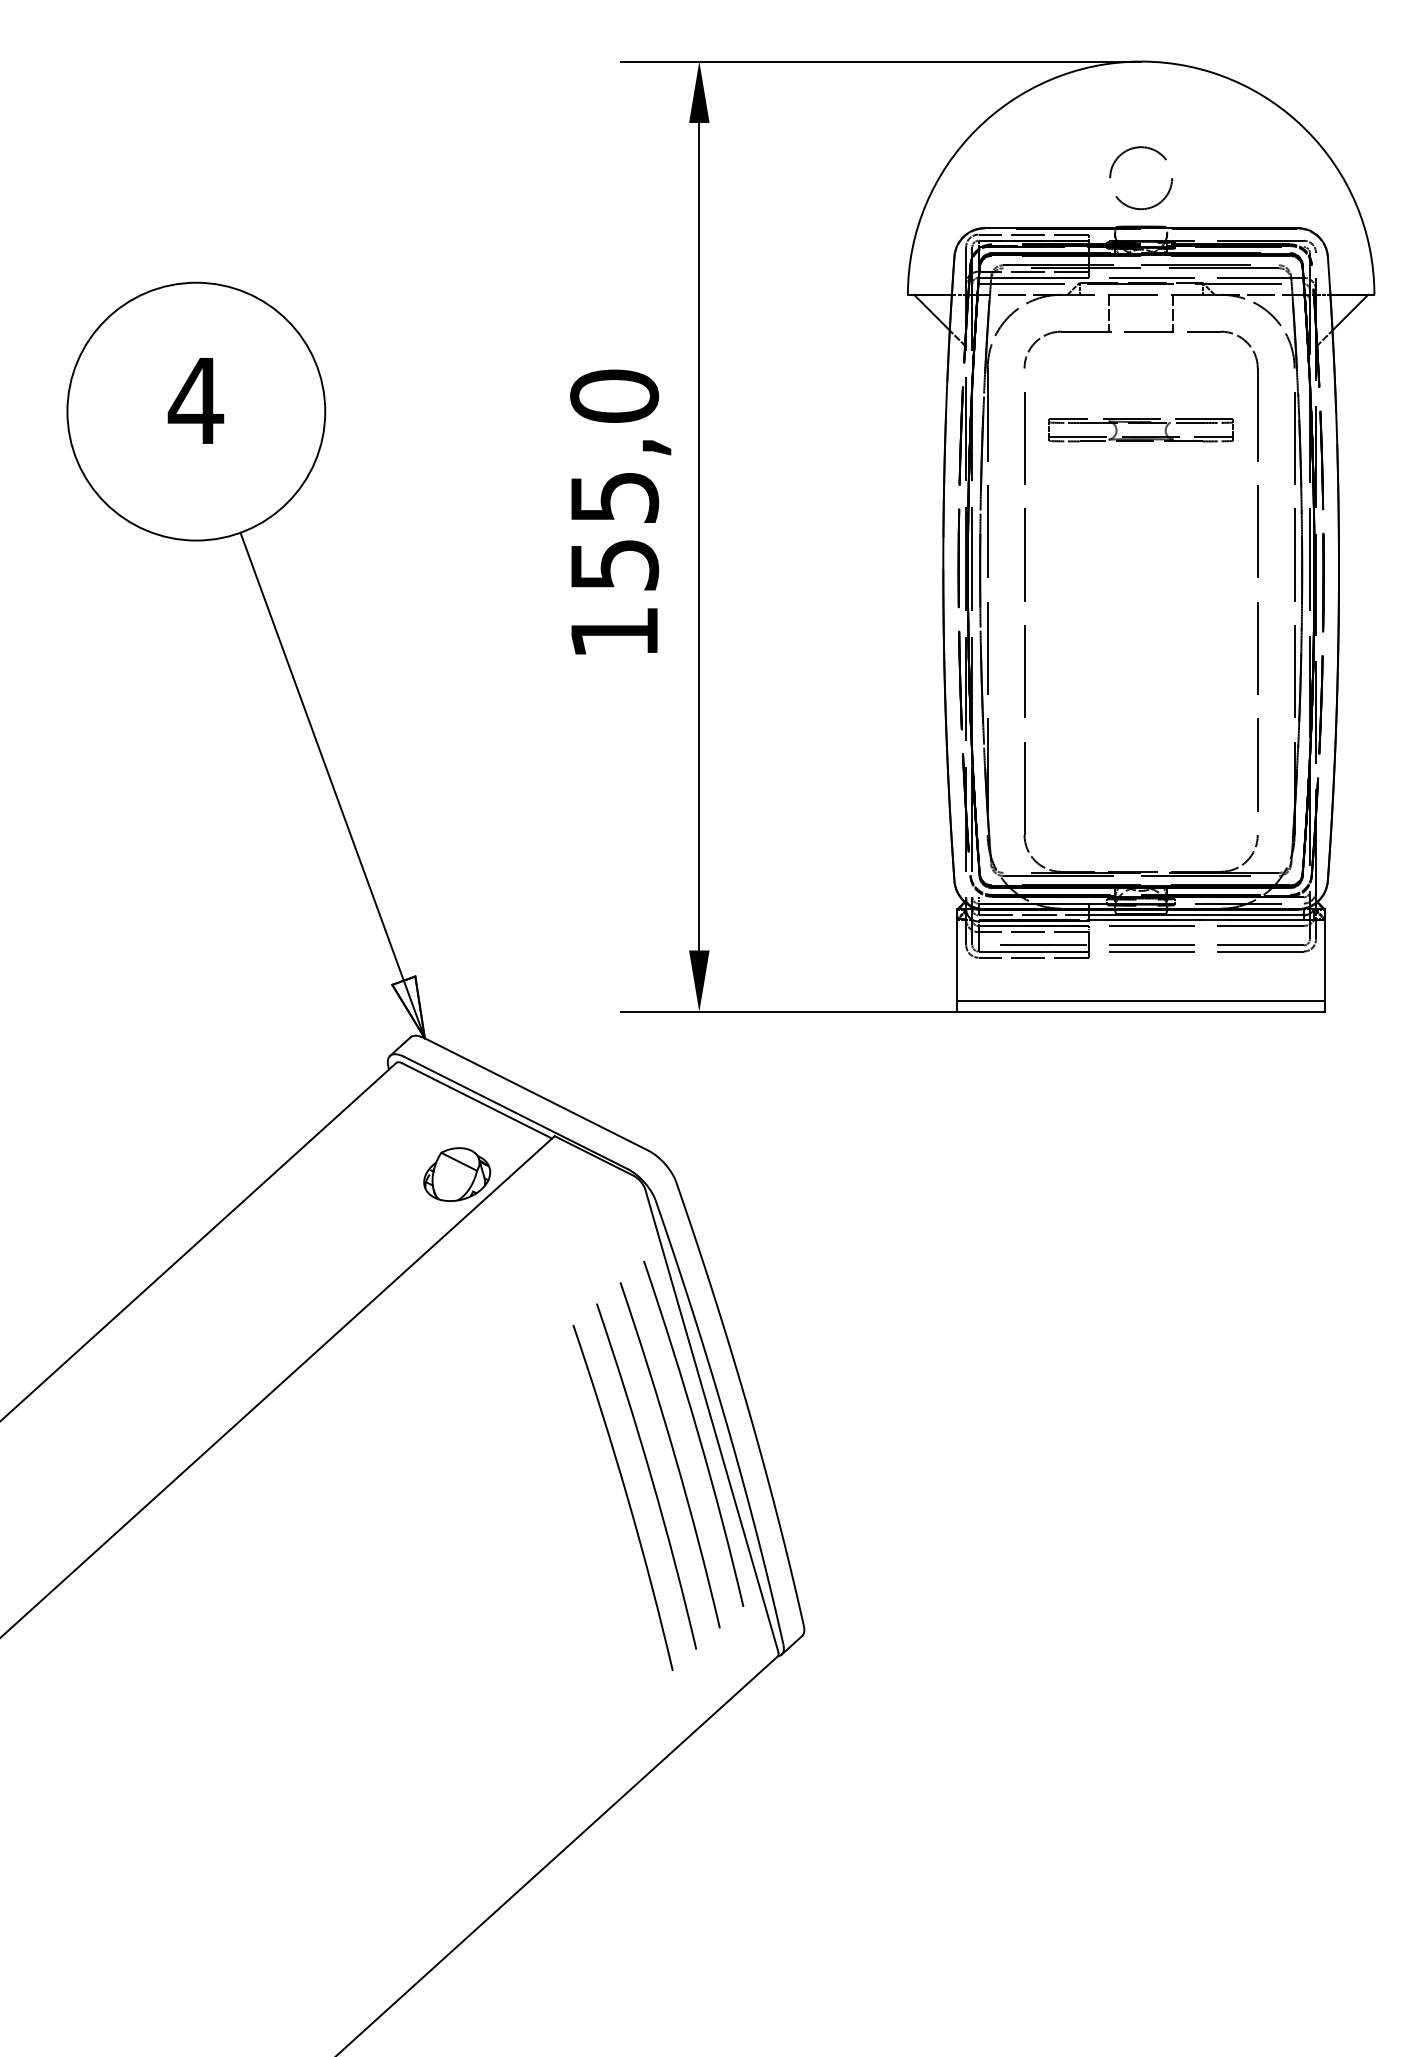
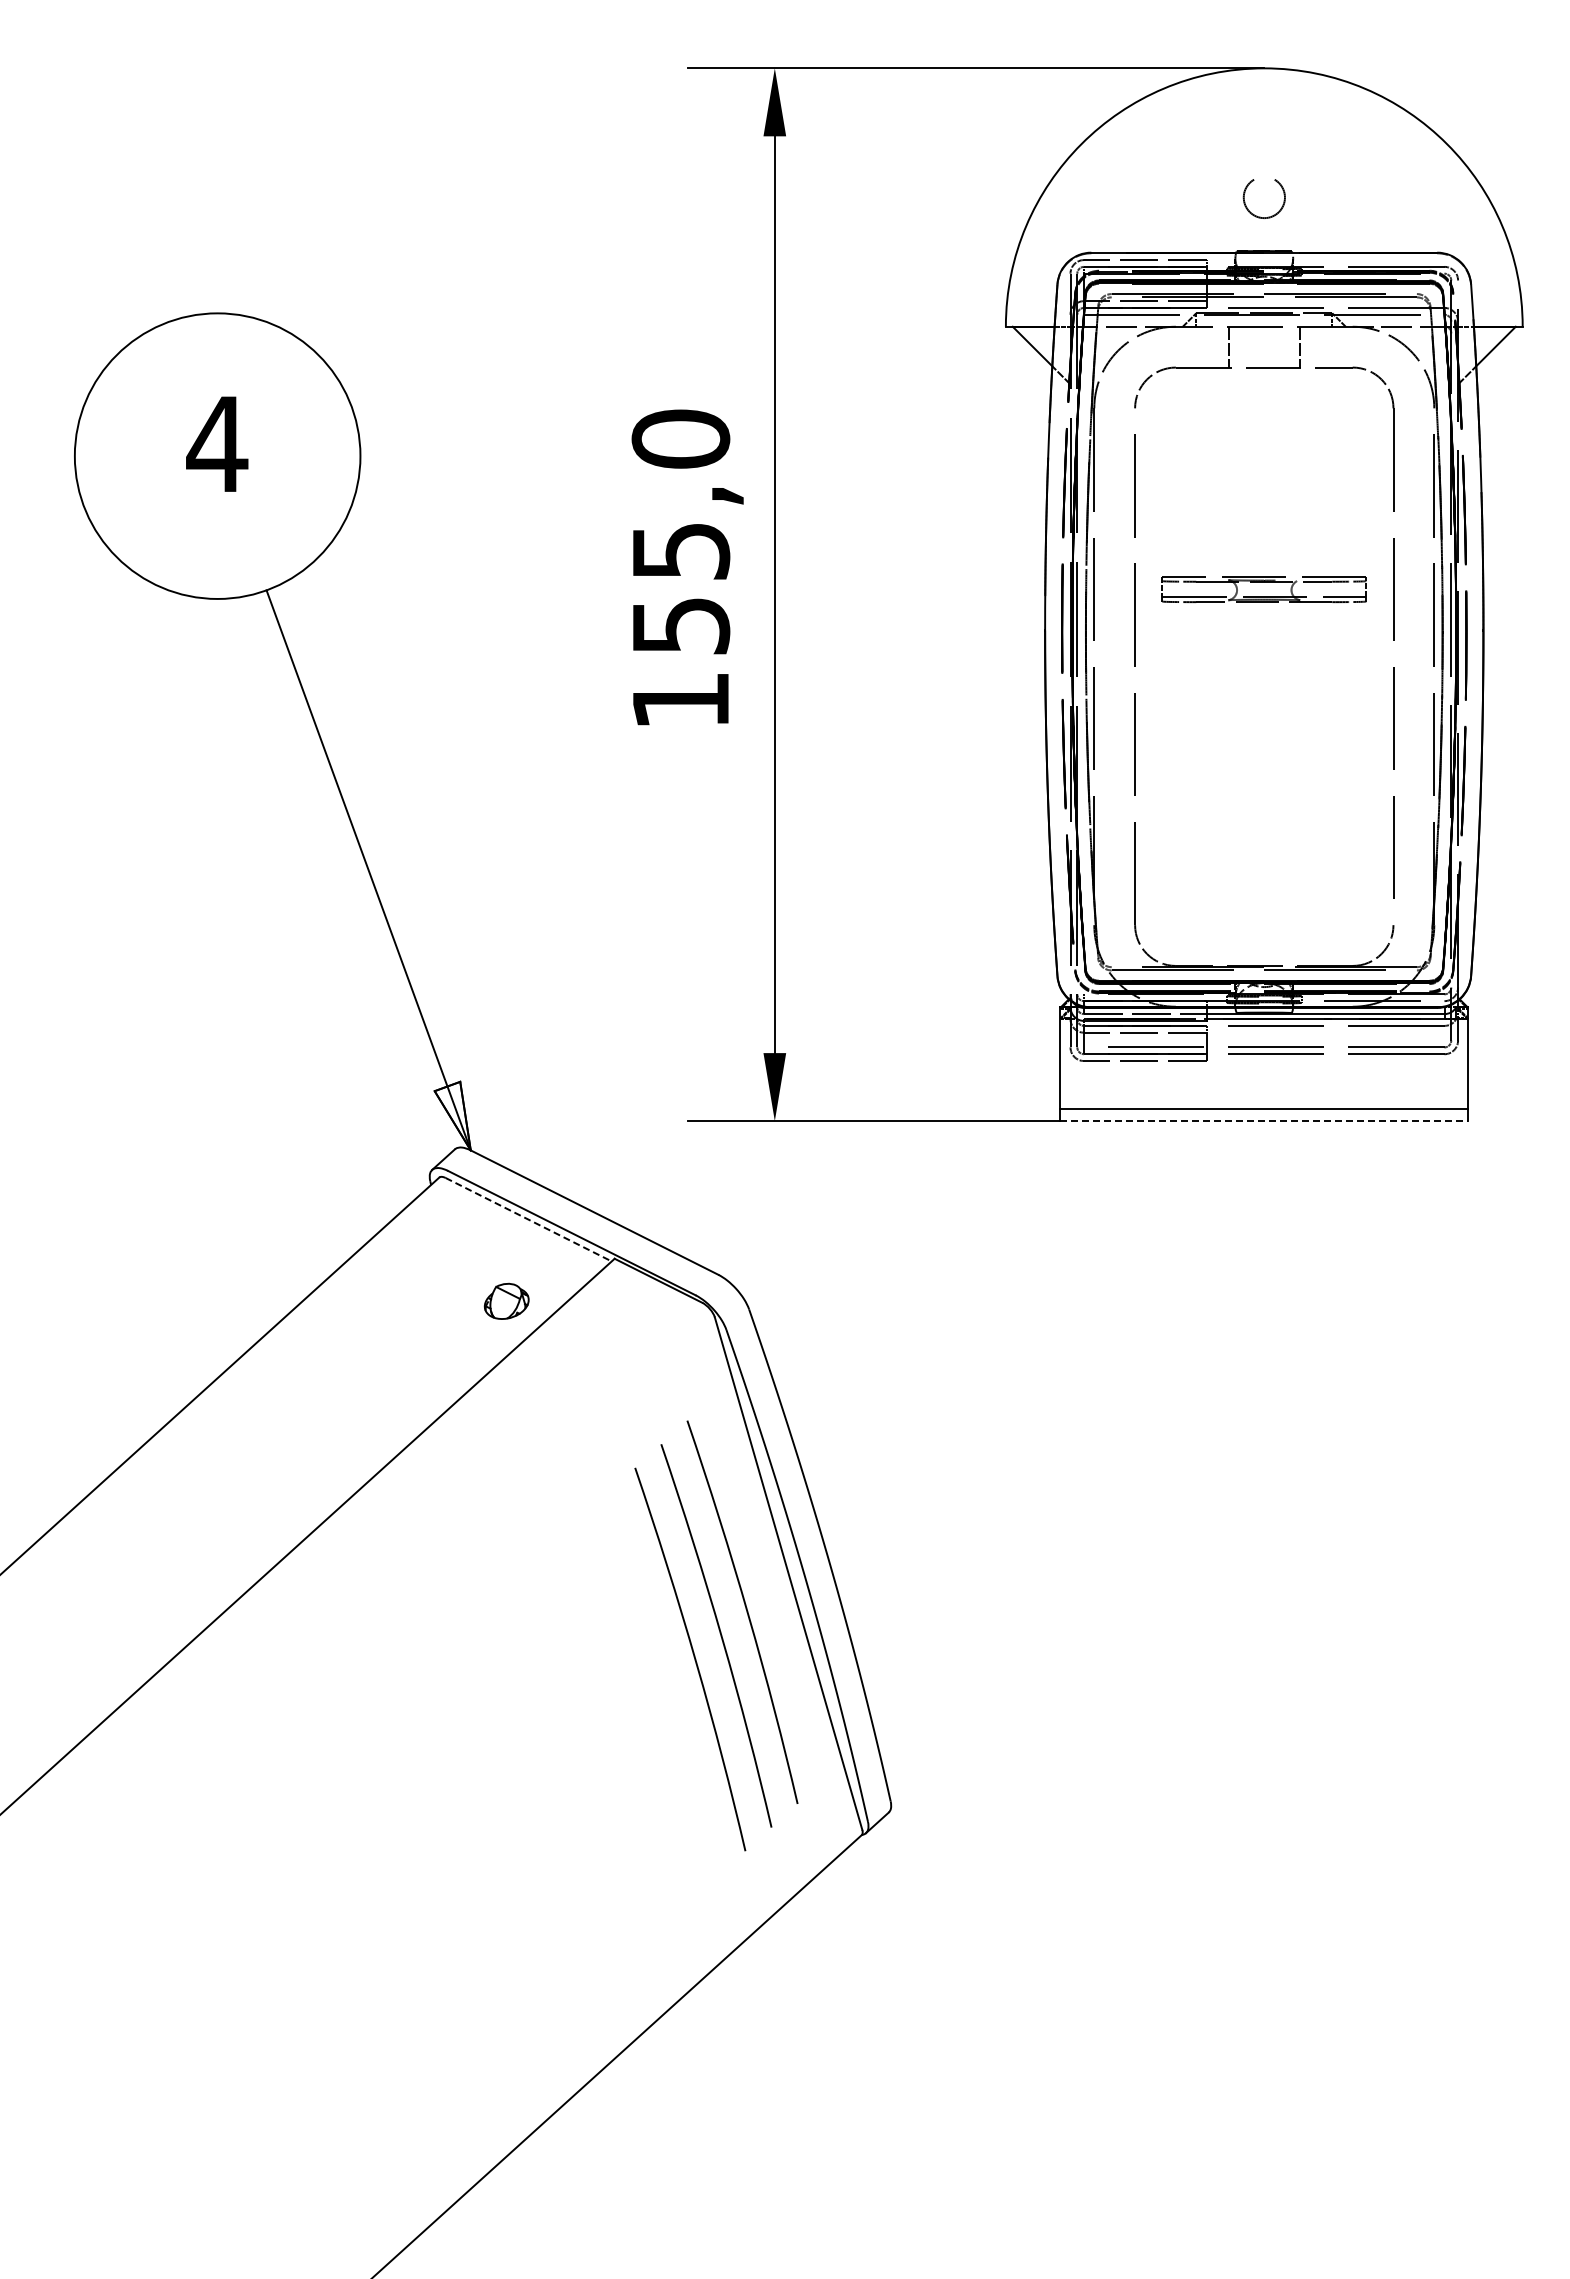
circle: (1141, 178) -> (1264, 197), size x0.6
part: (1140, 430) -> (1263, 589), moved
line: (1141, 1012) -> (1264, 1121), solid -> dashed
line: (476, 1100) -> (528, 1219), solid -> dashed
part: (457, 1174) -> (506, 1301), size x0.6
curve: (697, 1433) -> (772, 1588), removed

